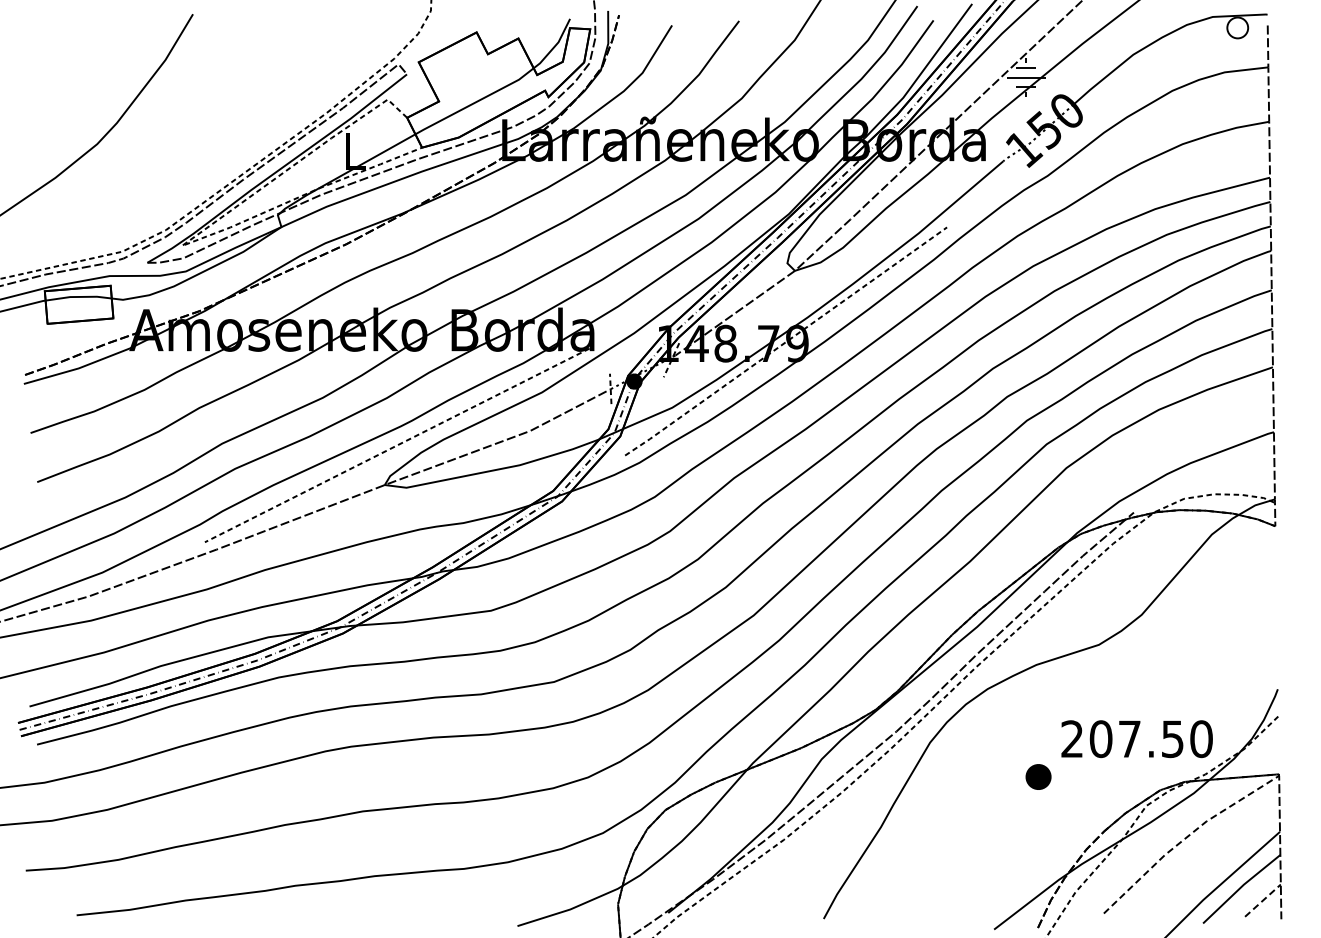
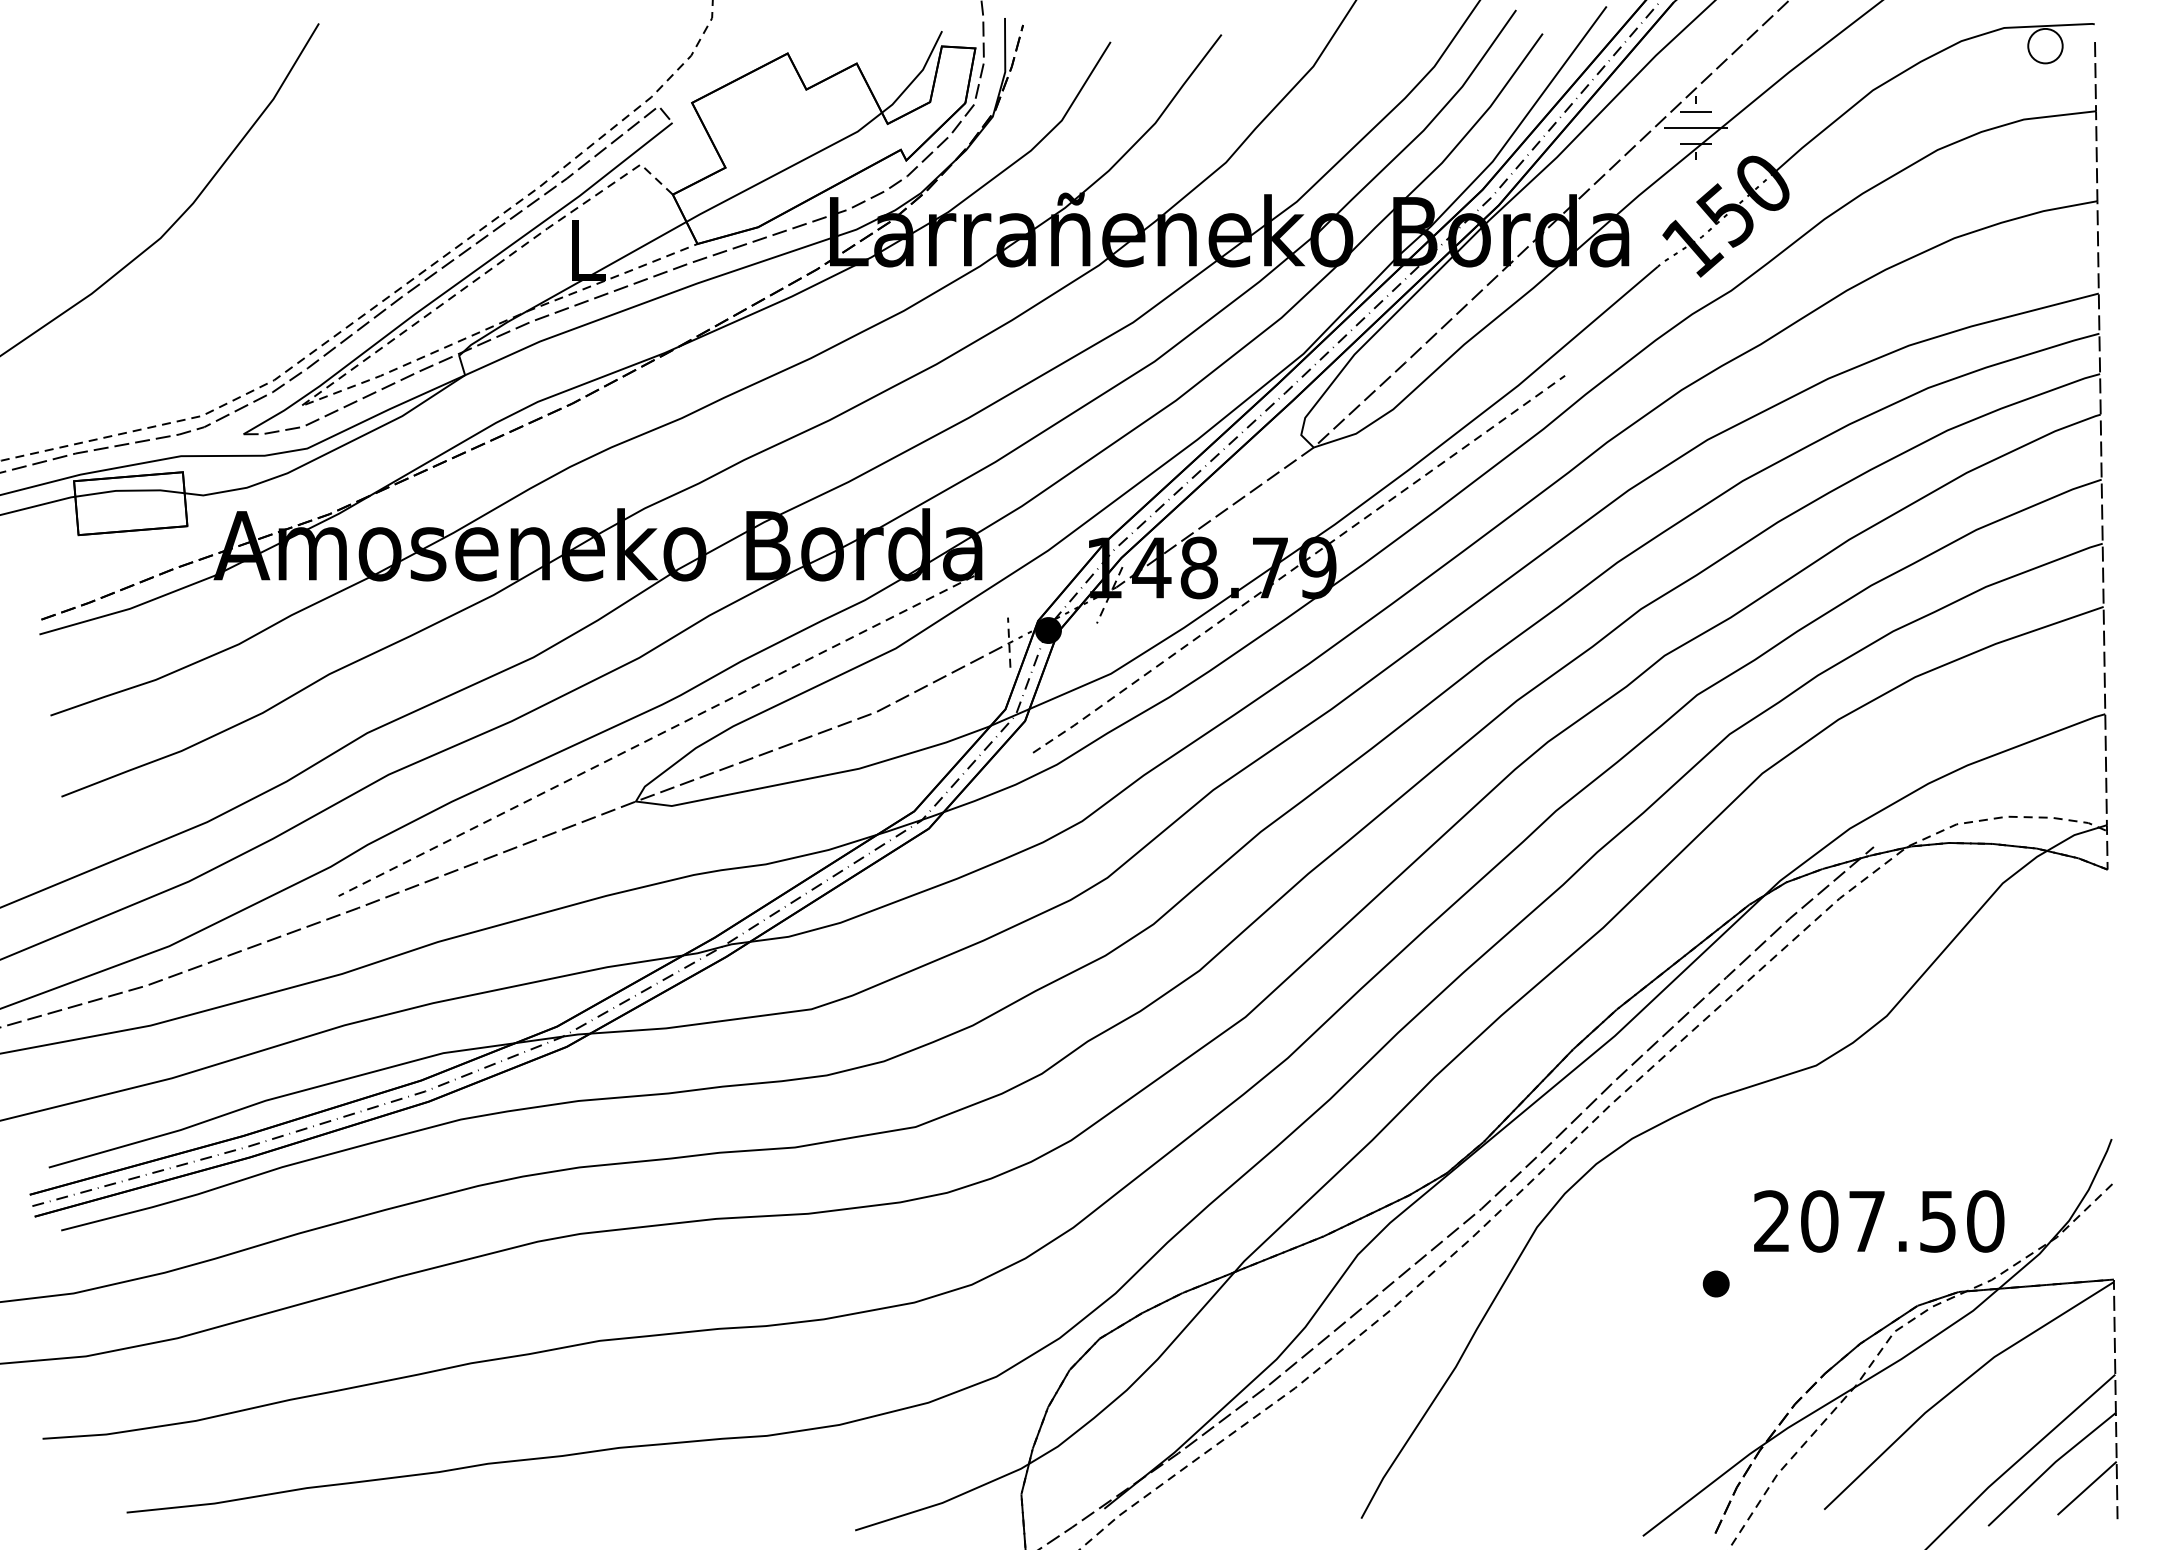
part: (1038, 776) -> (1716, 1283), size x0.62
line: (1186, 837) -> (1960, 1383), dashed -> solid
line: (1263, 900) -> (2088, 1488), dashed -> solid

